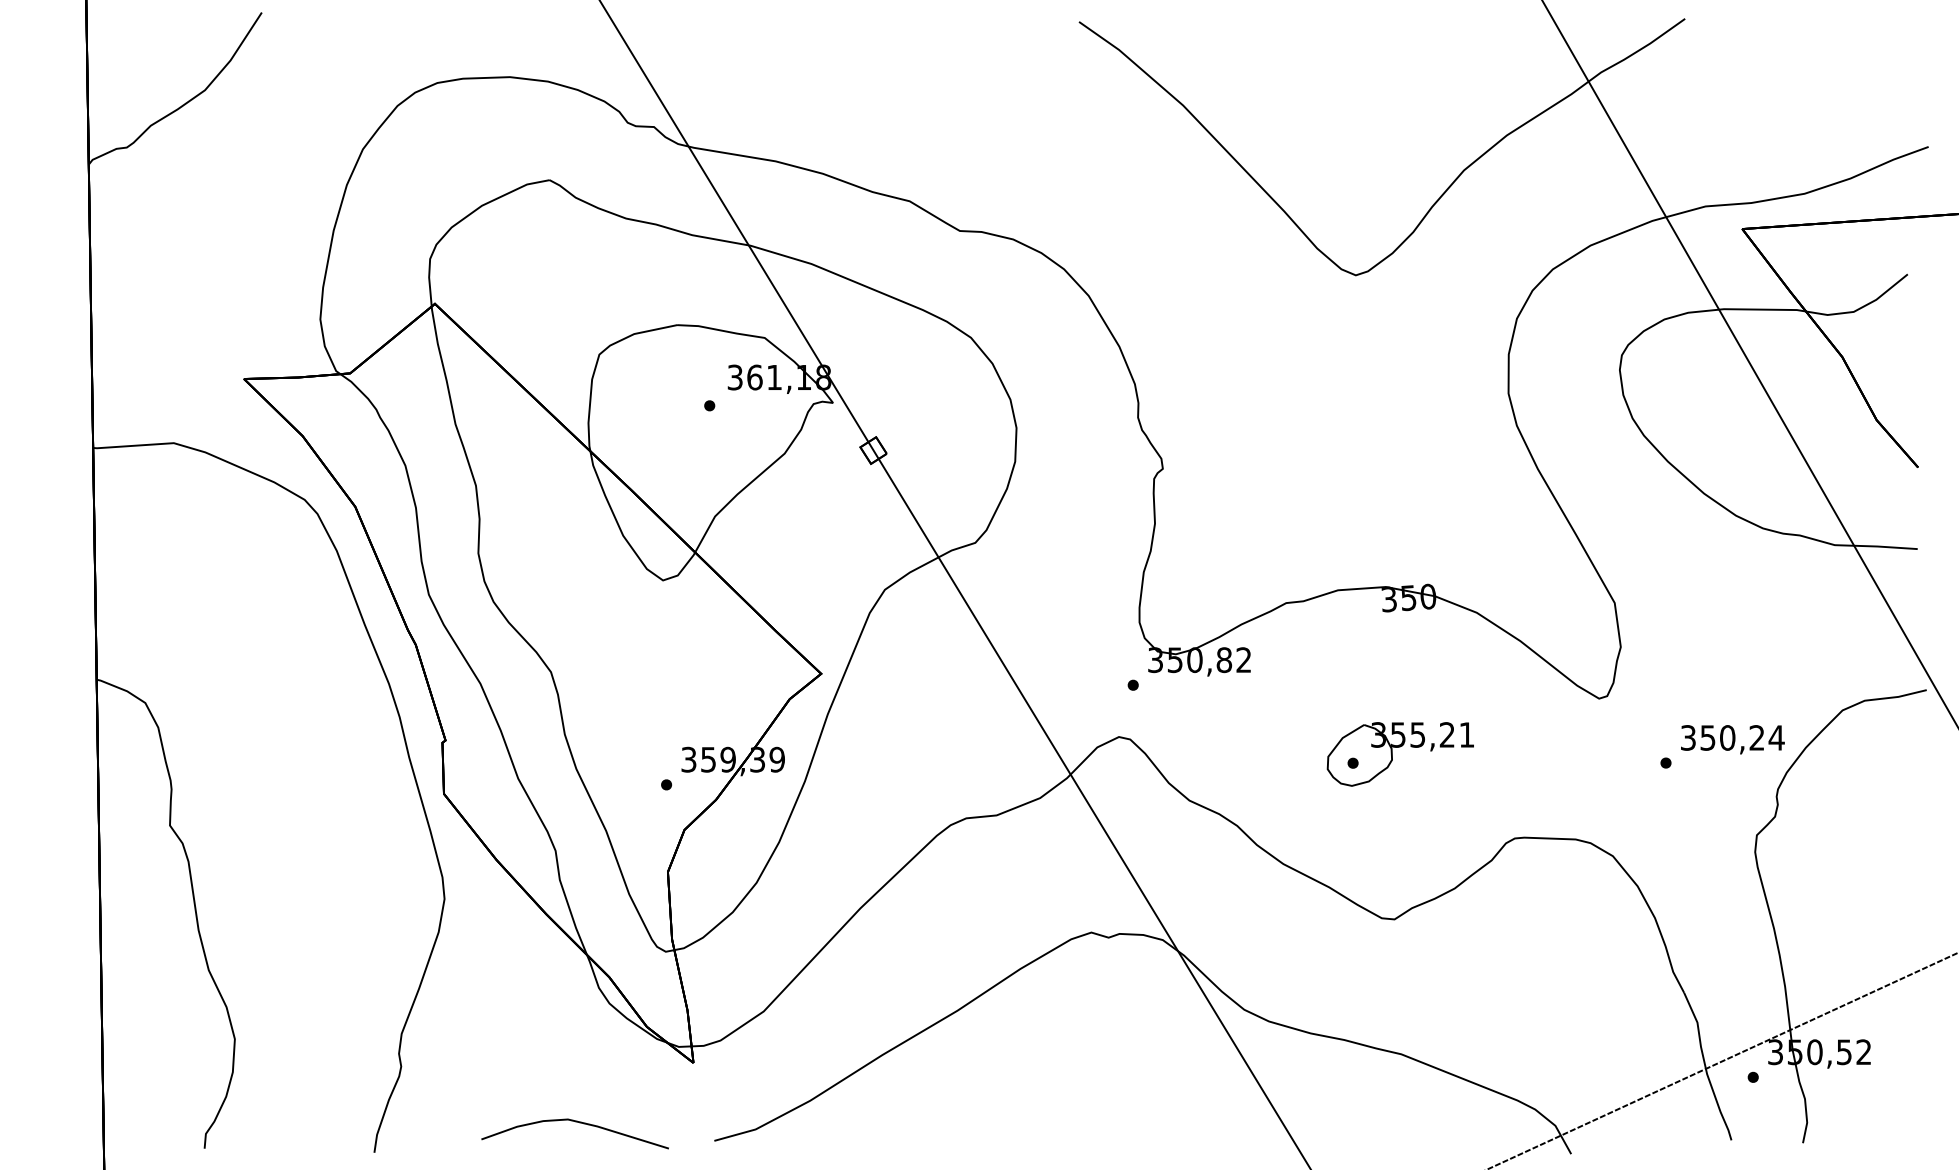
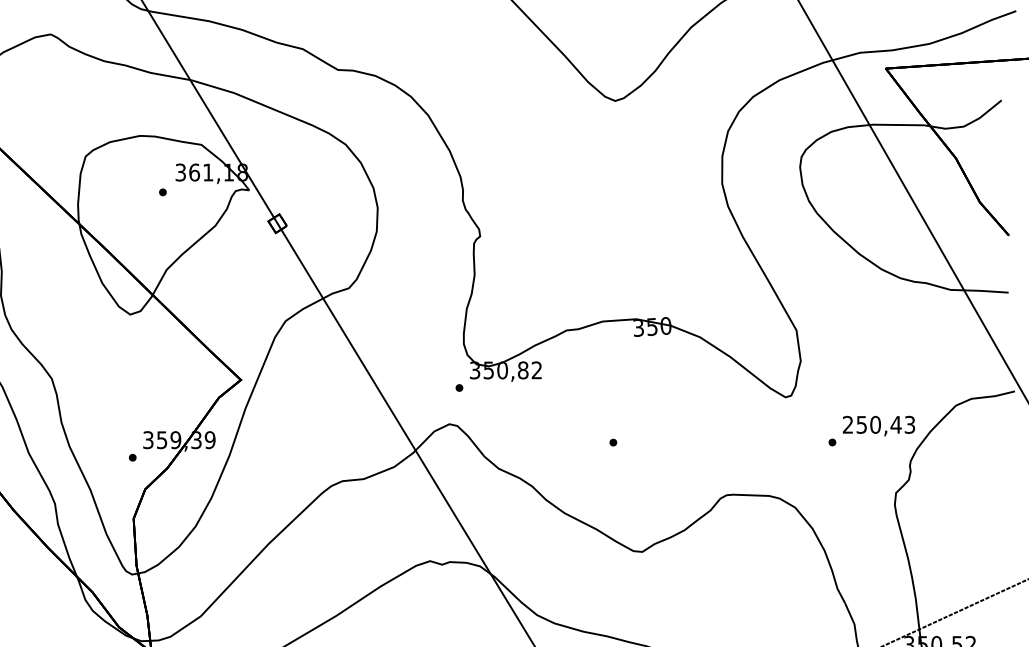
text: (1732, 737) -> (878, 424), 350,24 -> 250,43
part: (1399, 747) -> (645, 431), removed

